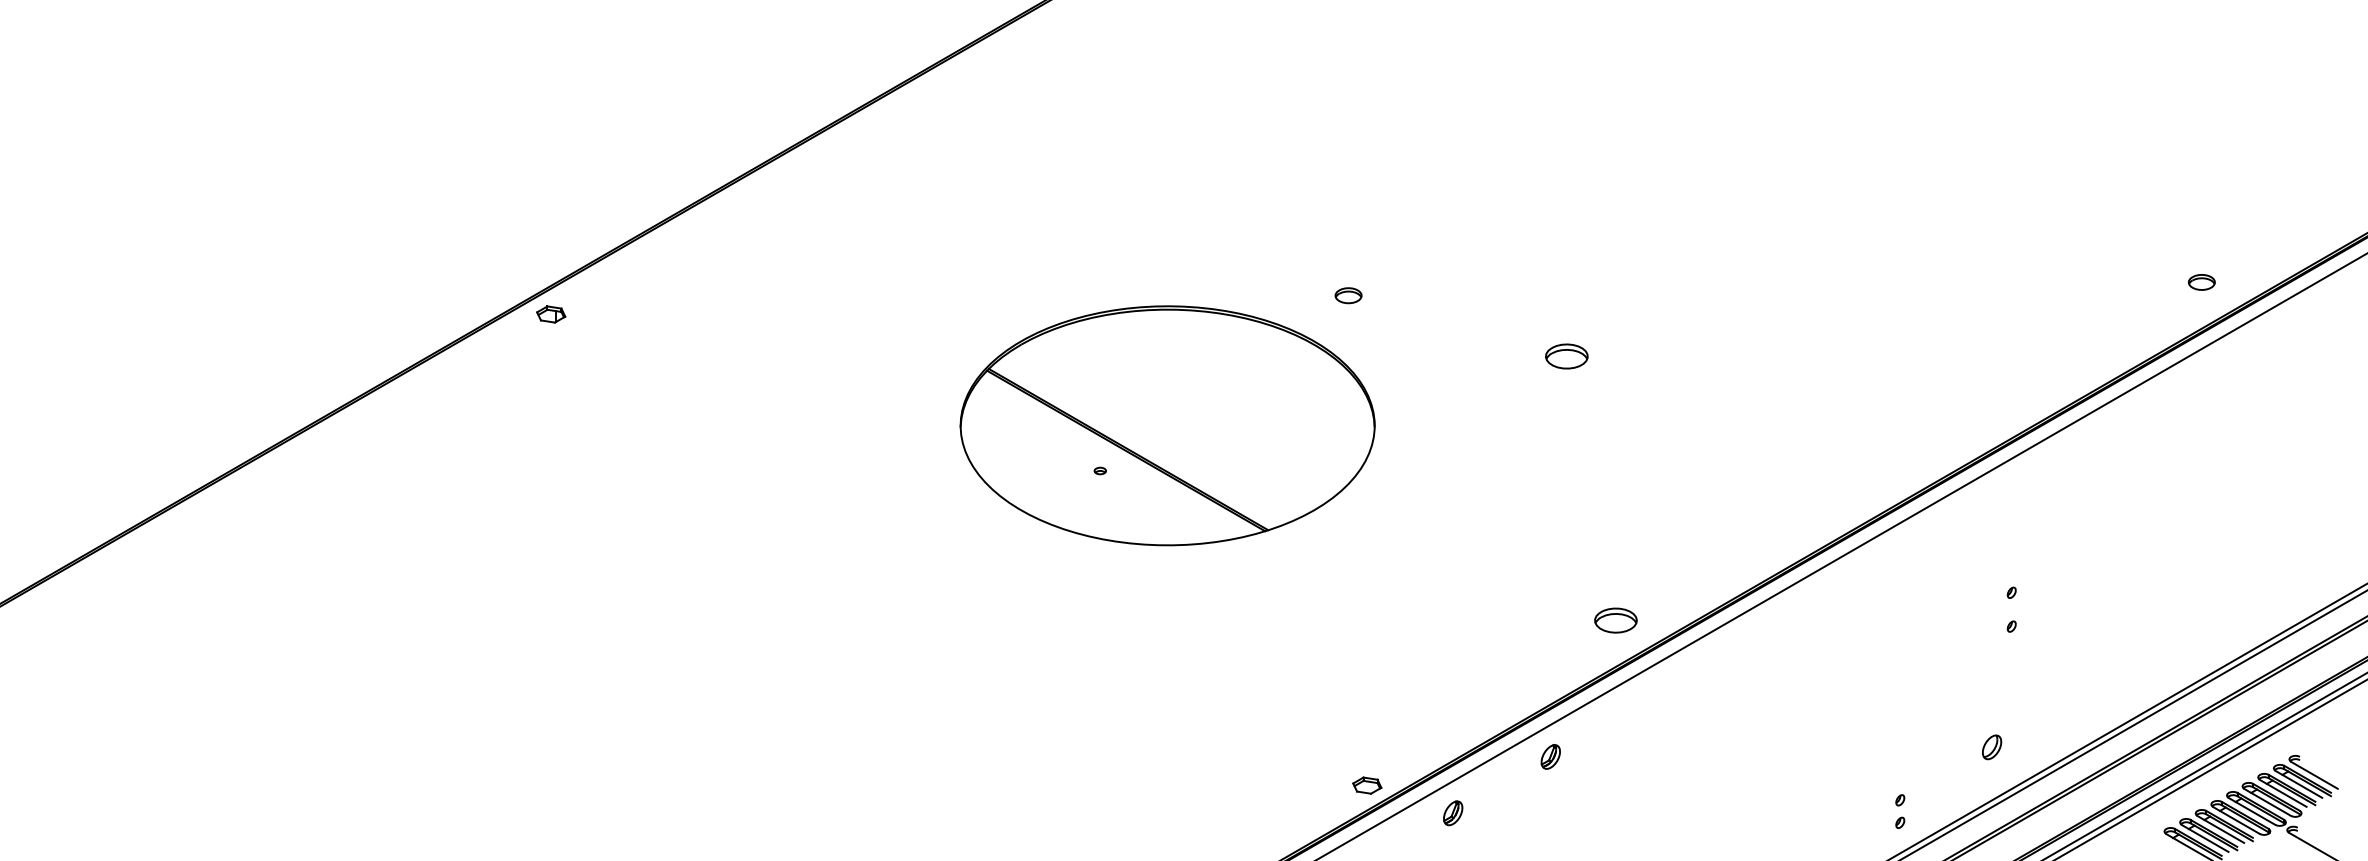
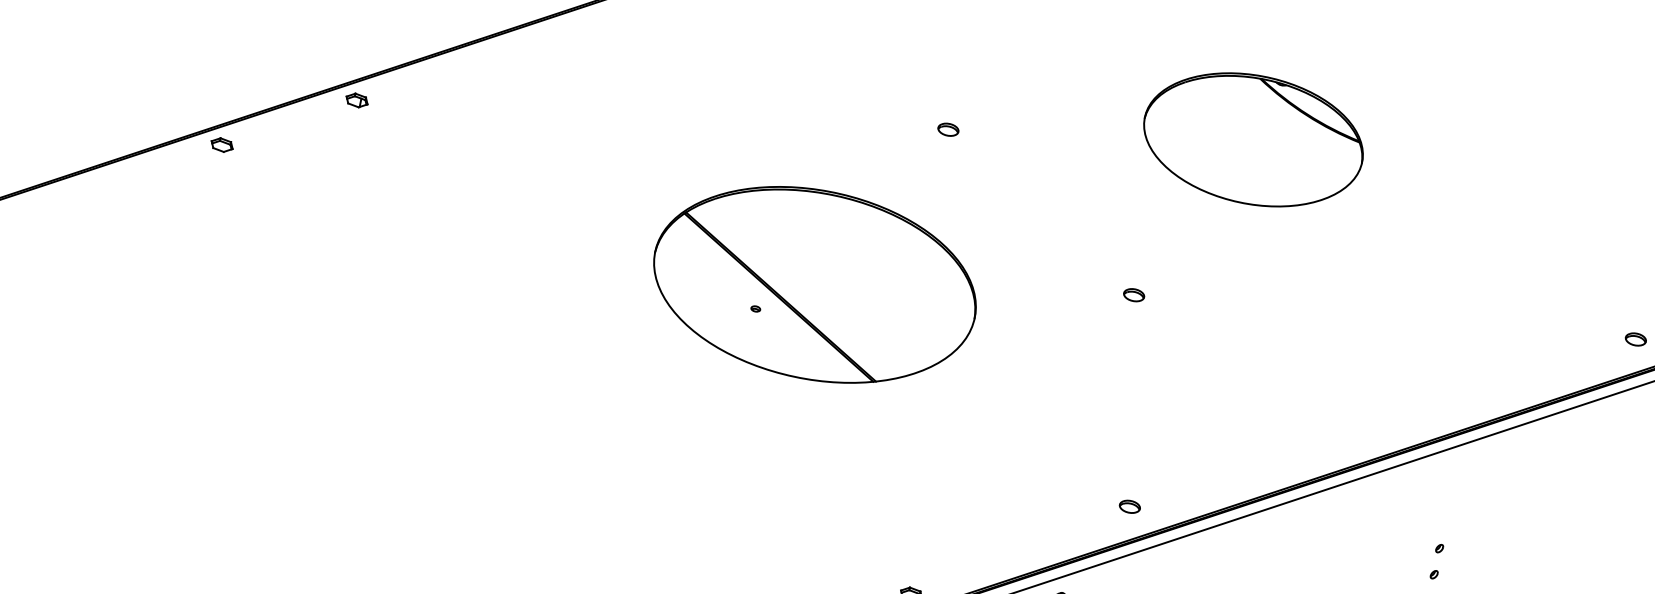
part: (1674, 132) -> (1252, 139), added
part: (1348, 295) -> (948, 129), moved
part: (1566, 356) -> (1133, 295), size x0.62
part: (394, 404) -> (221, 144), added
part: (1616, 620) -> (1130, 506), size x0.62

